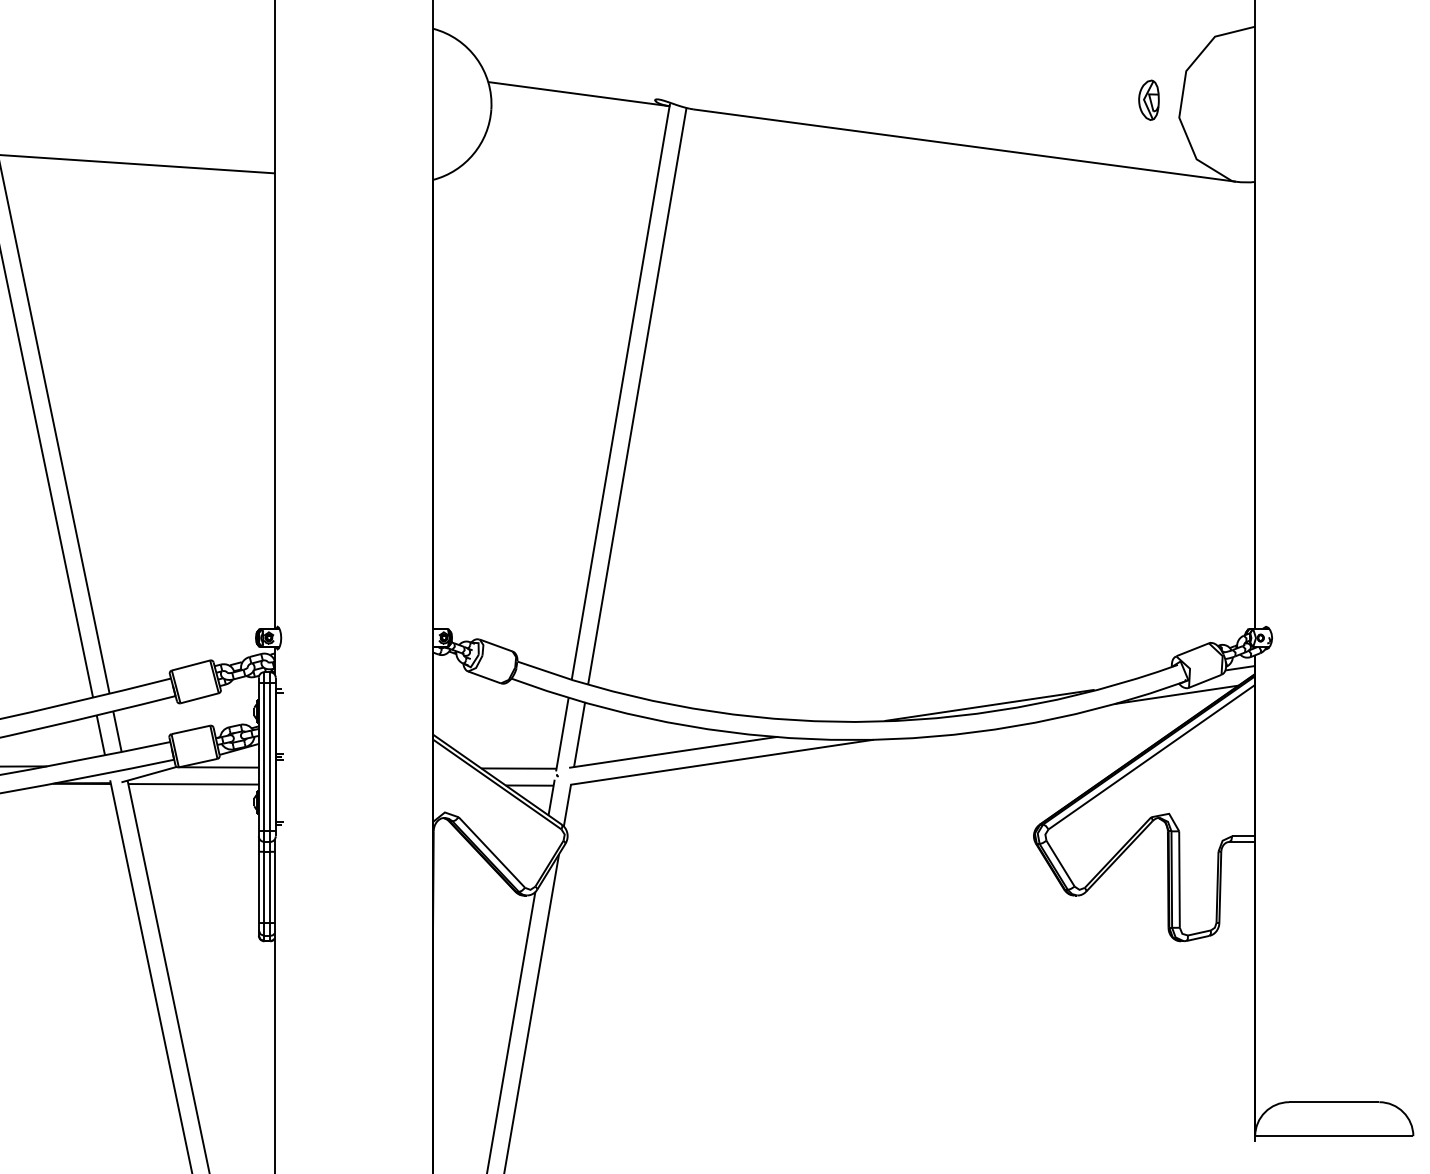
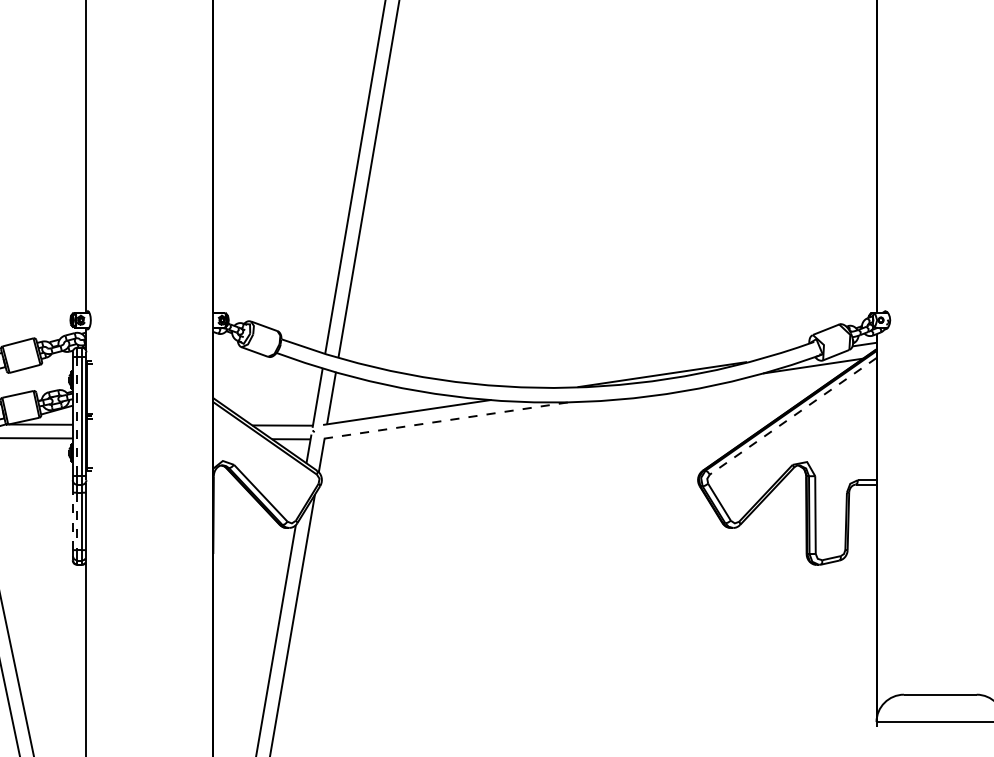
line: (264, 757) -> (77, 416), solid -> dashed
line: (1151, 757) -> (792, 416), solid -> dashed
line: (722, 762) -> (446, 420), solid -> dashed
line: (258, 887) -> (72, 521), solid -> dashed
line: (264, 887) -> (77, 521), solid -> dashed

